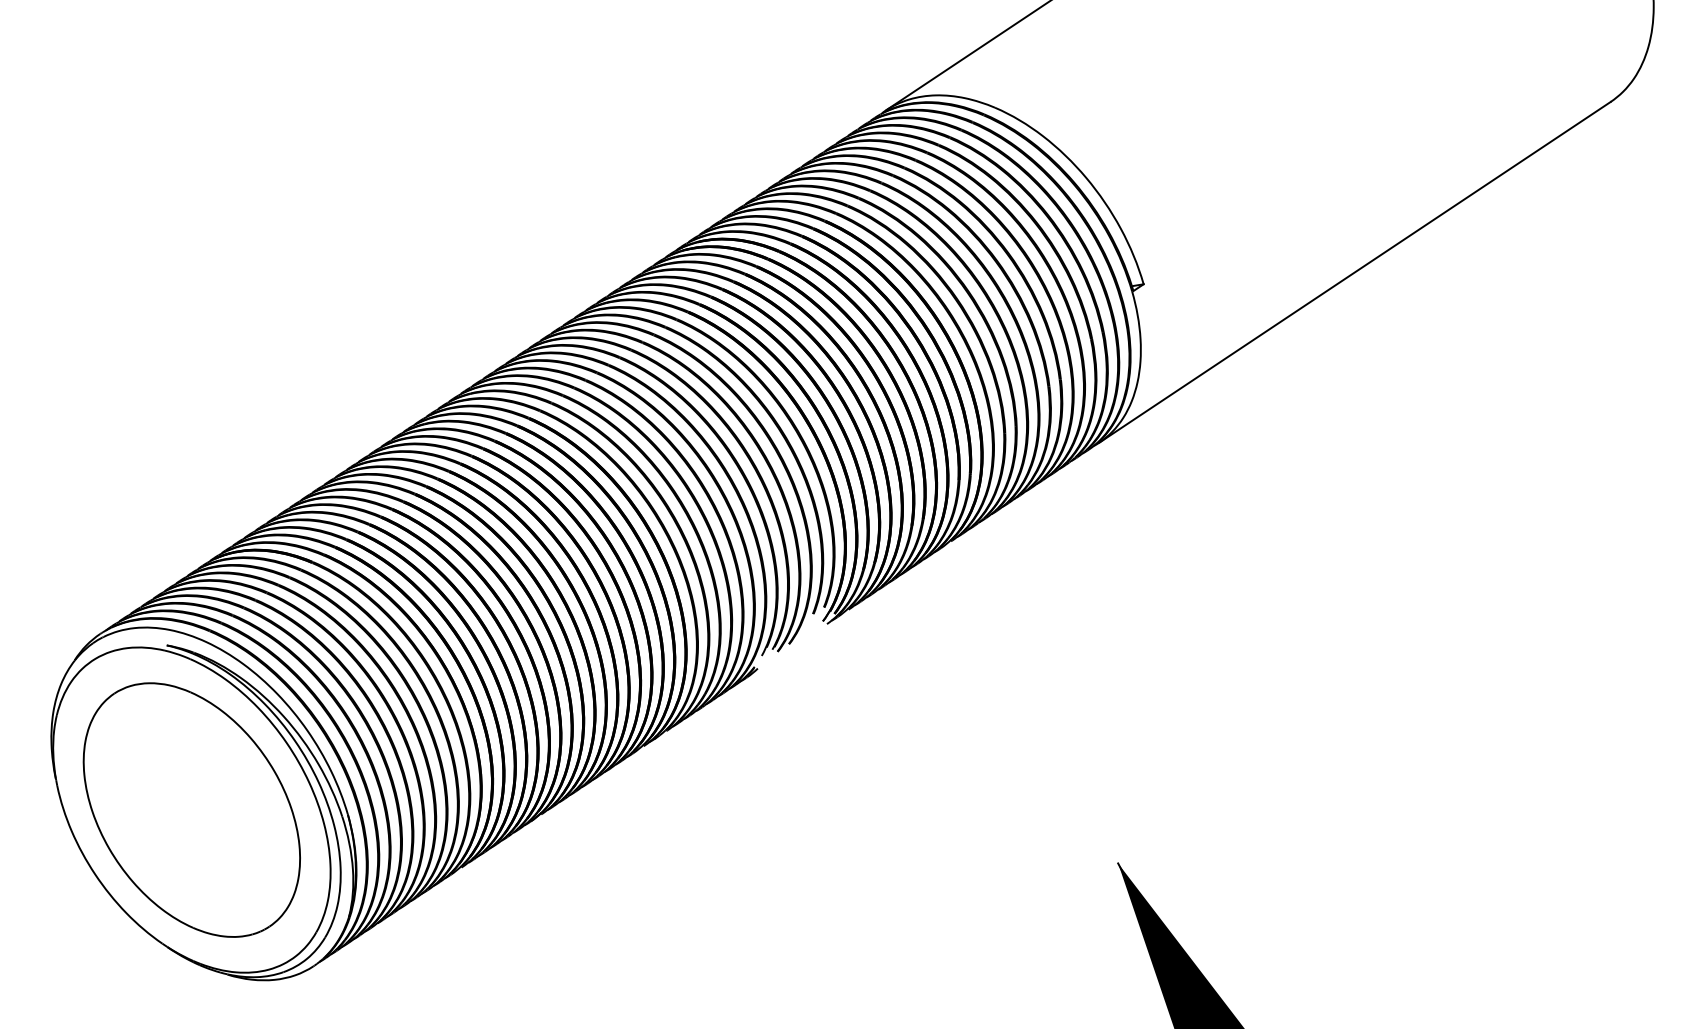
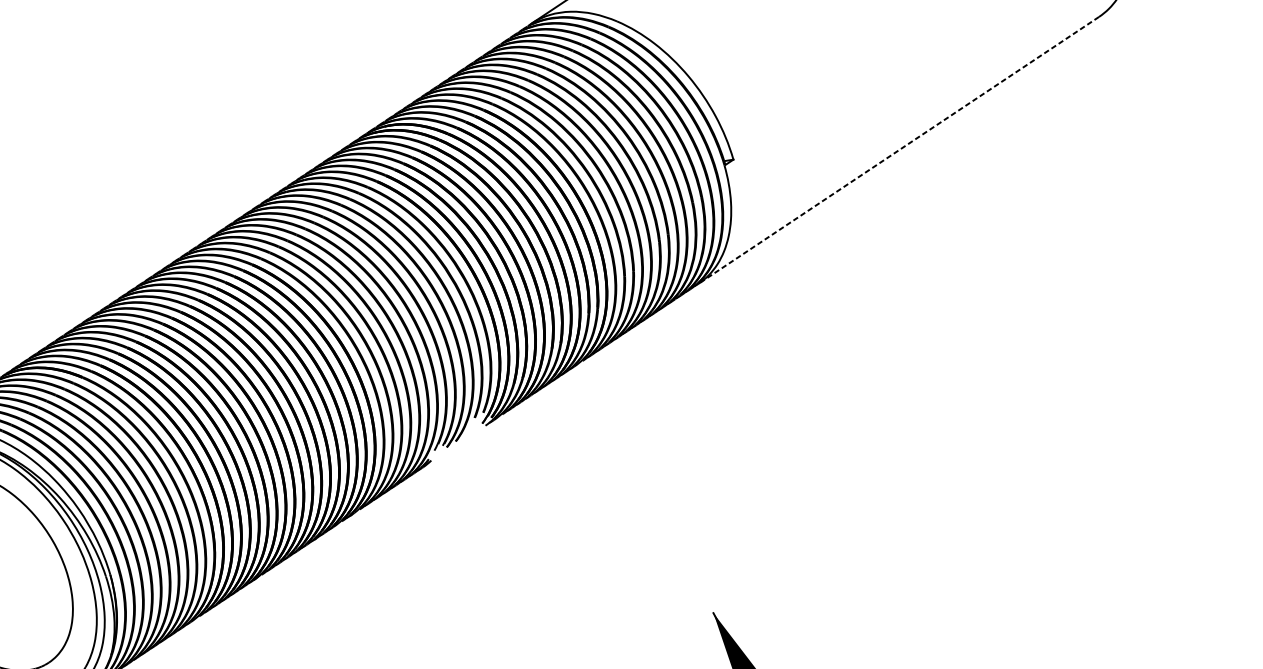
line: (1354, 272) -> (898, 150), solid -> dashed

